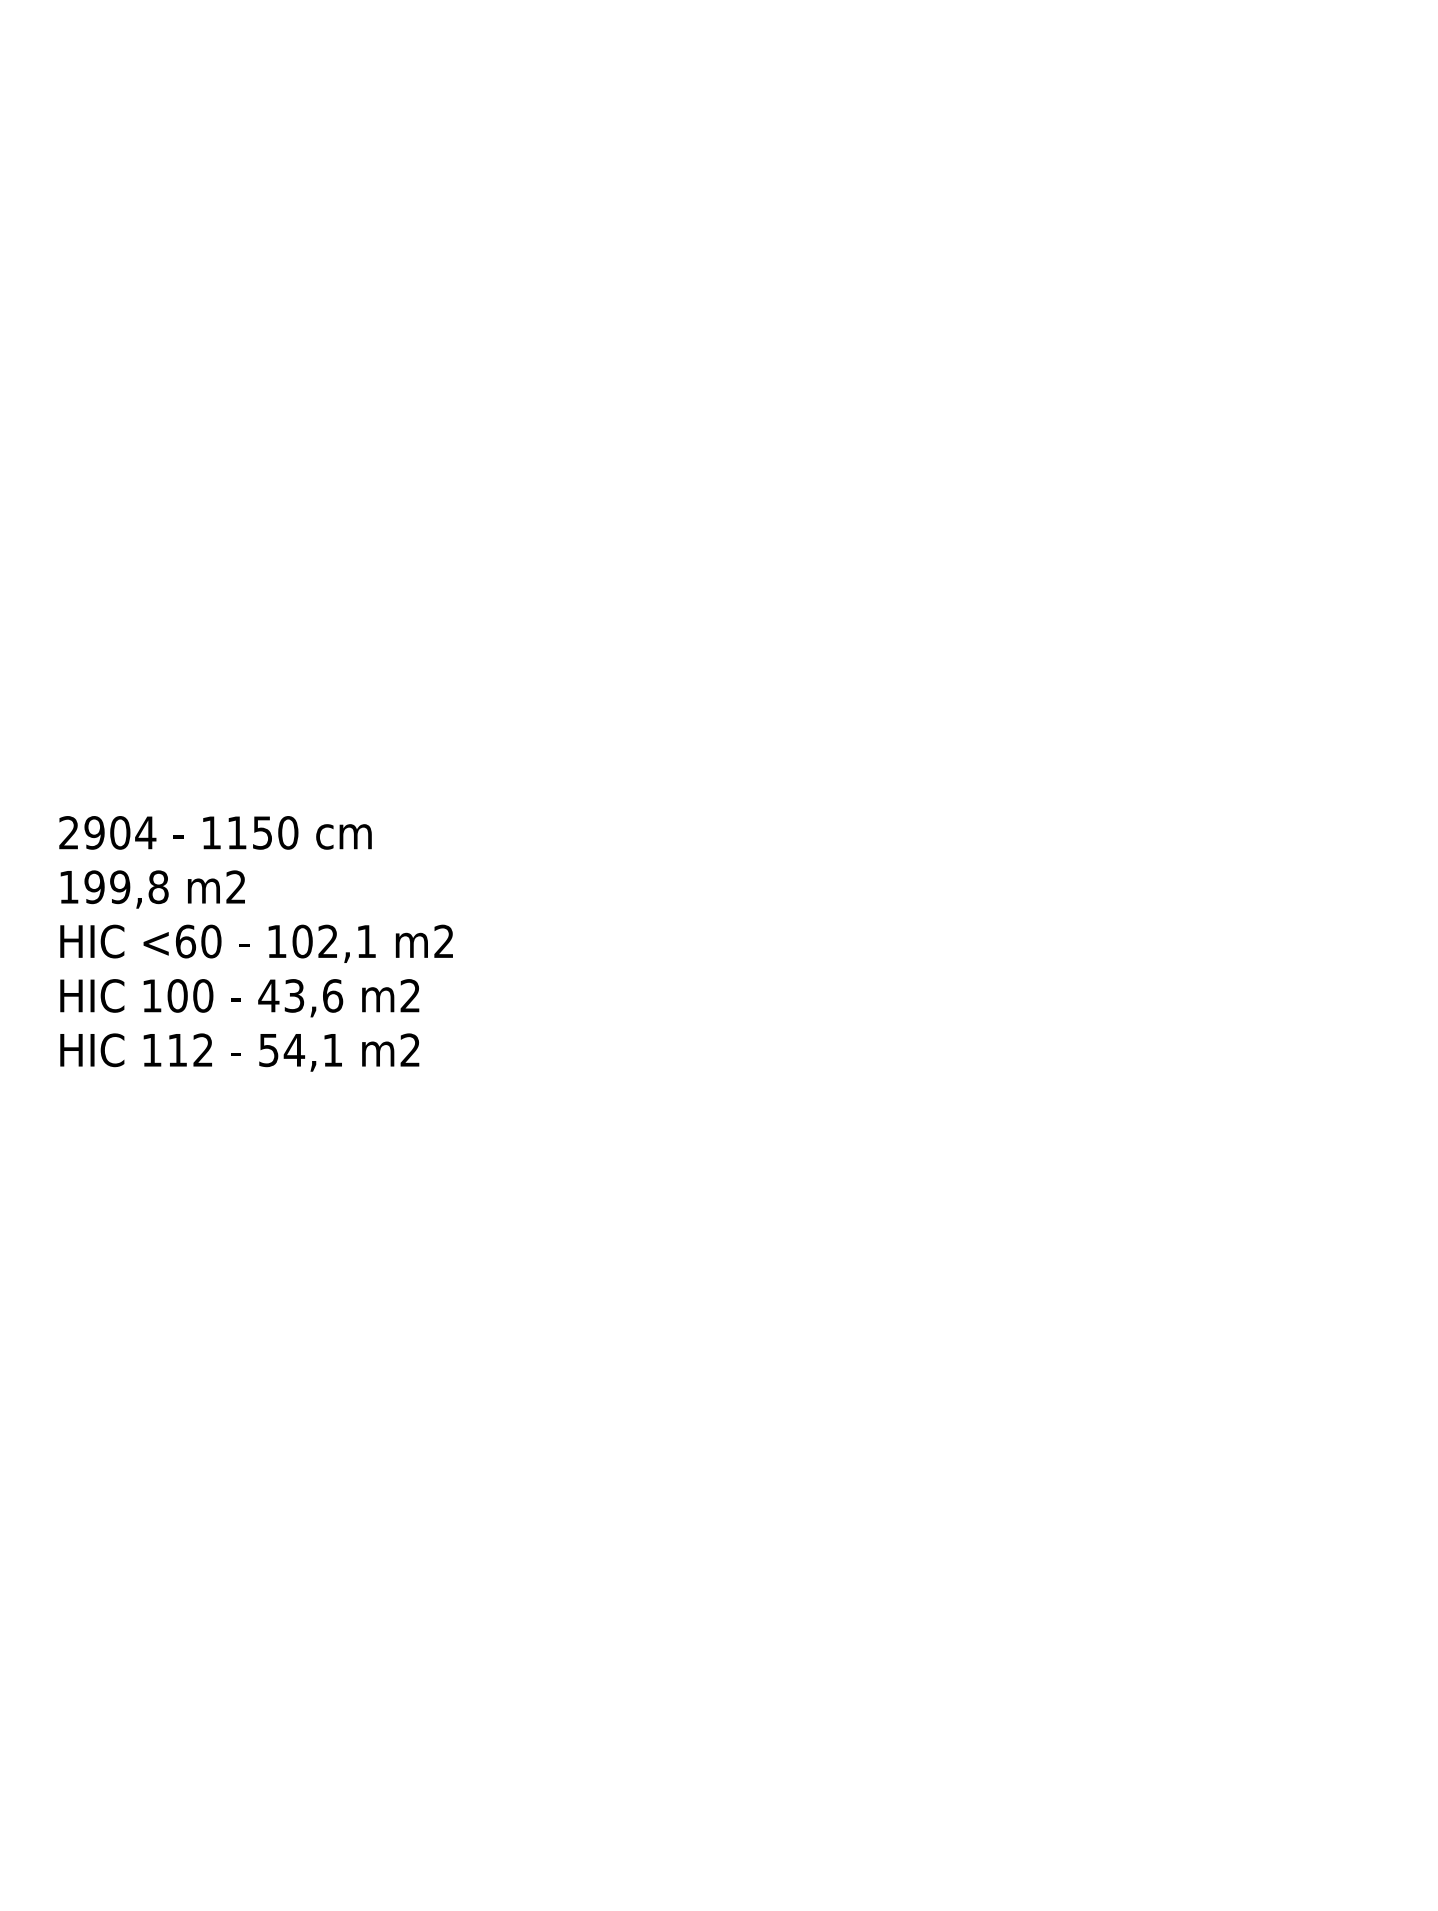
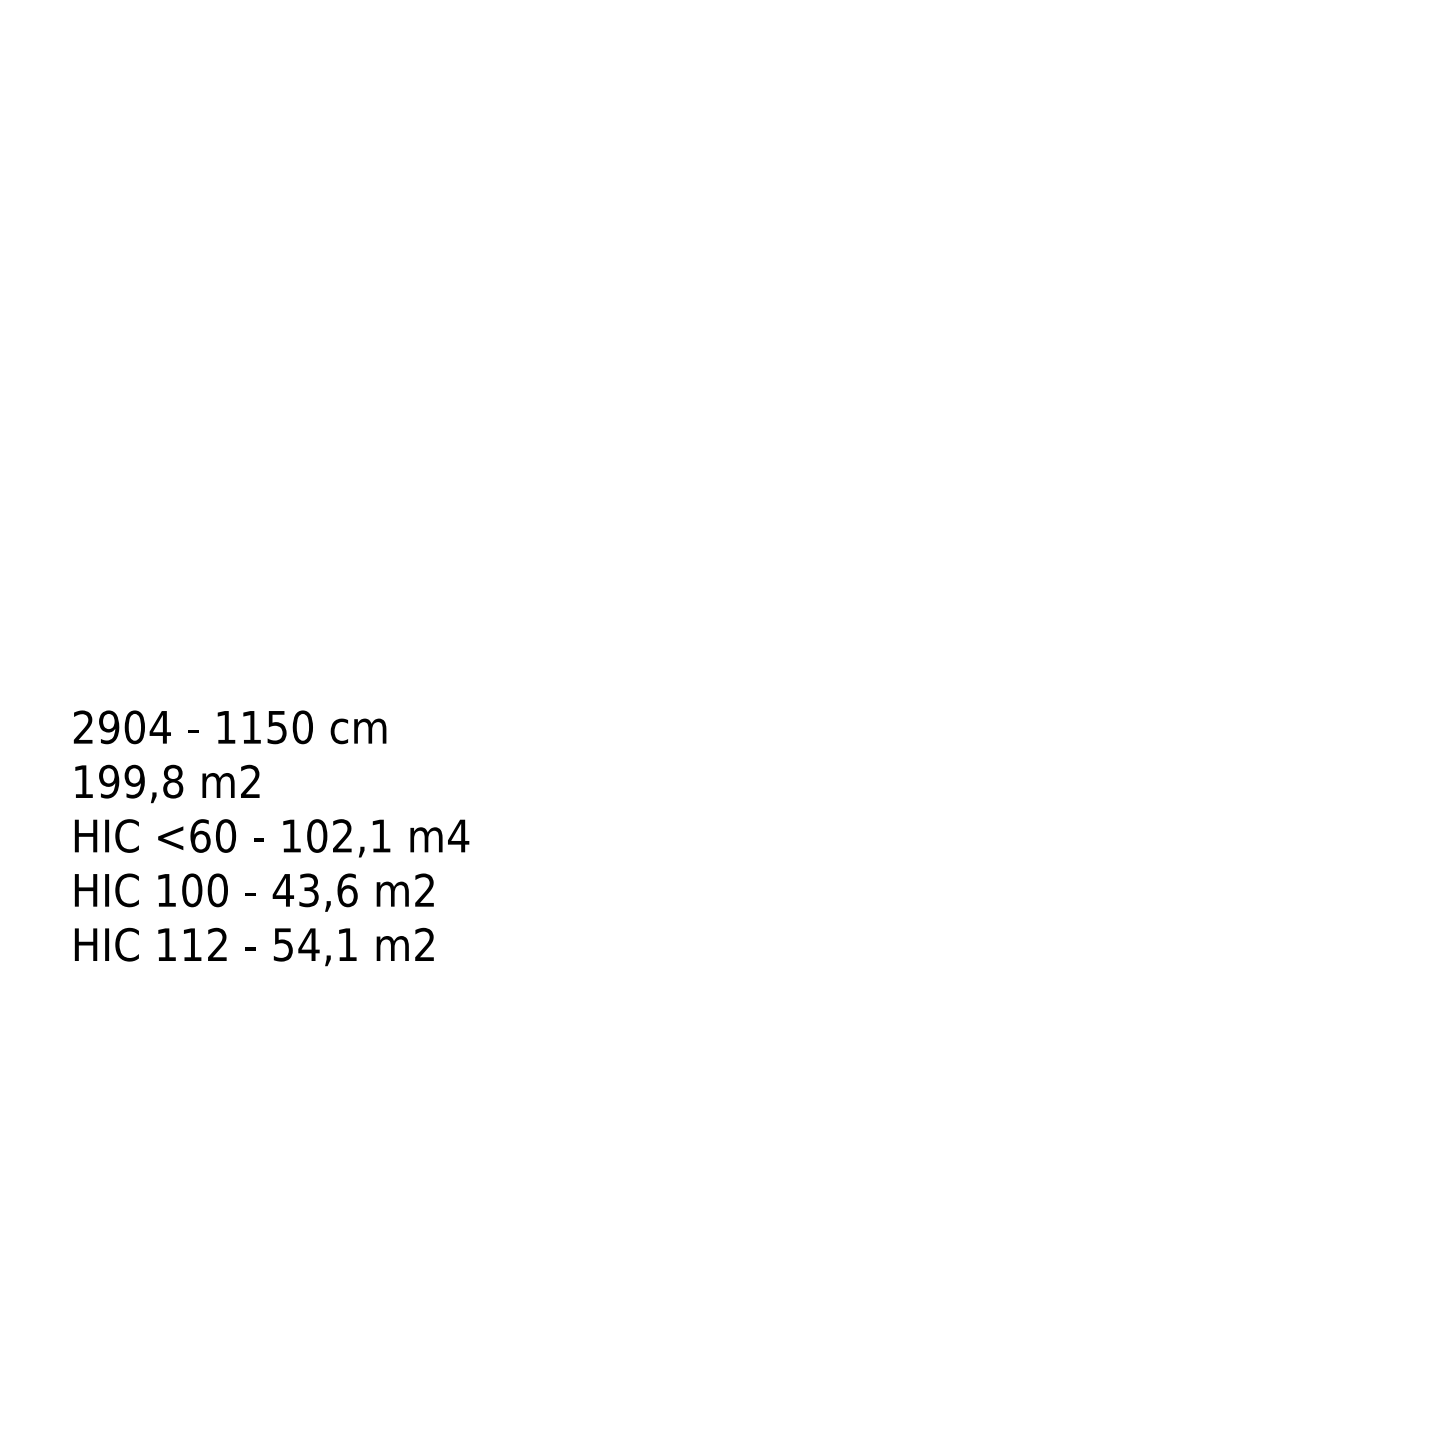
text: (443, 940) -> (458, 834), m2 -> m4

